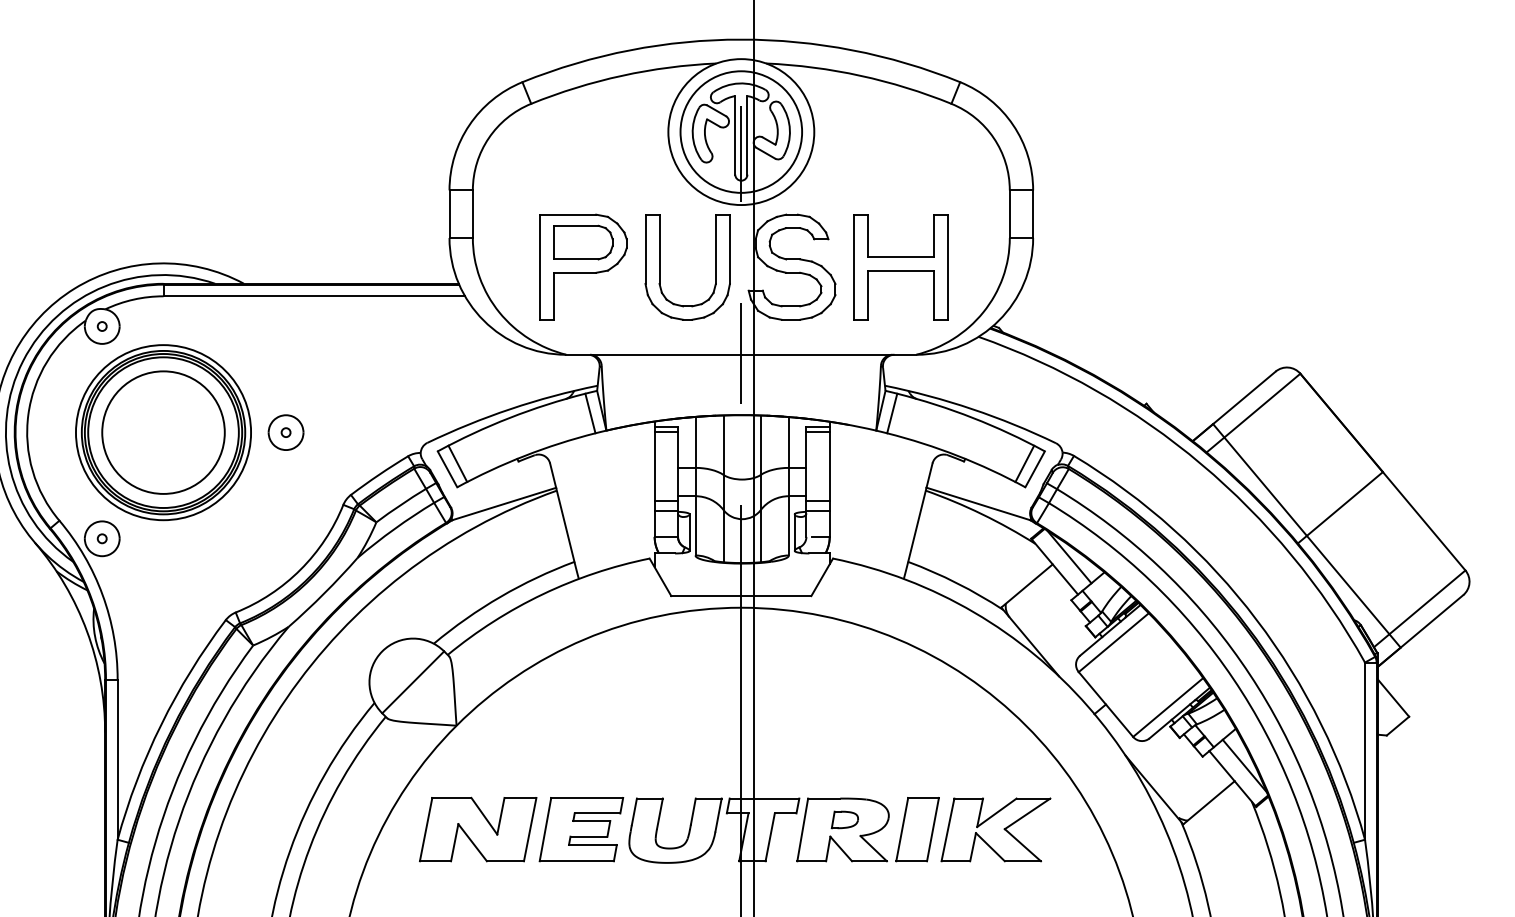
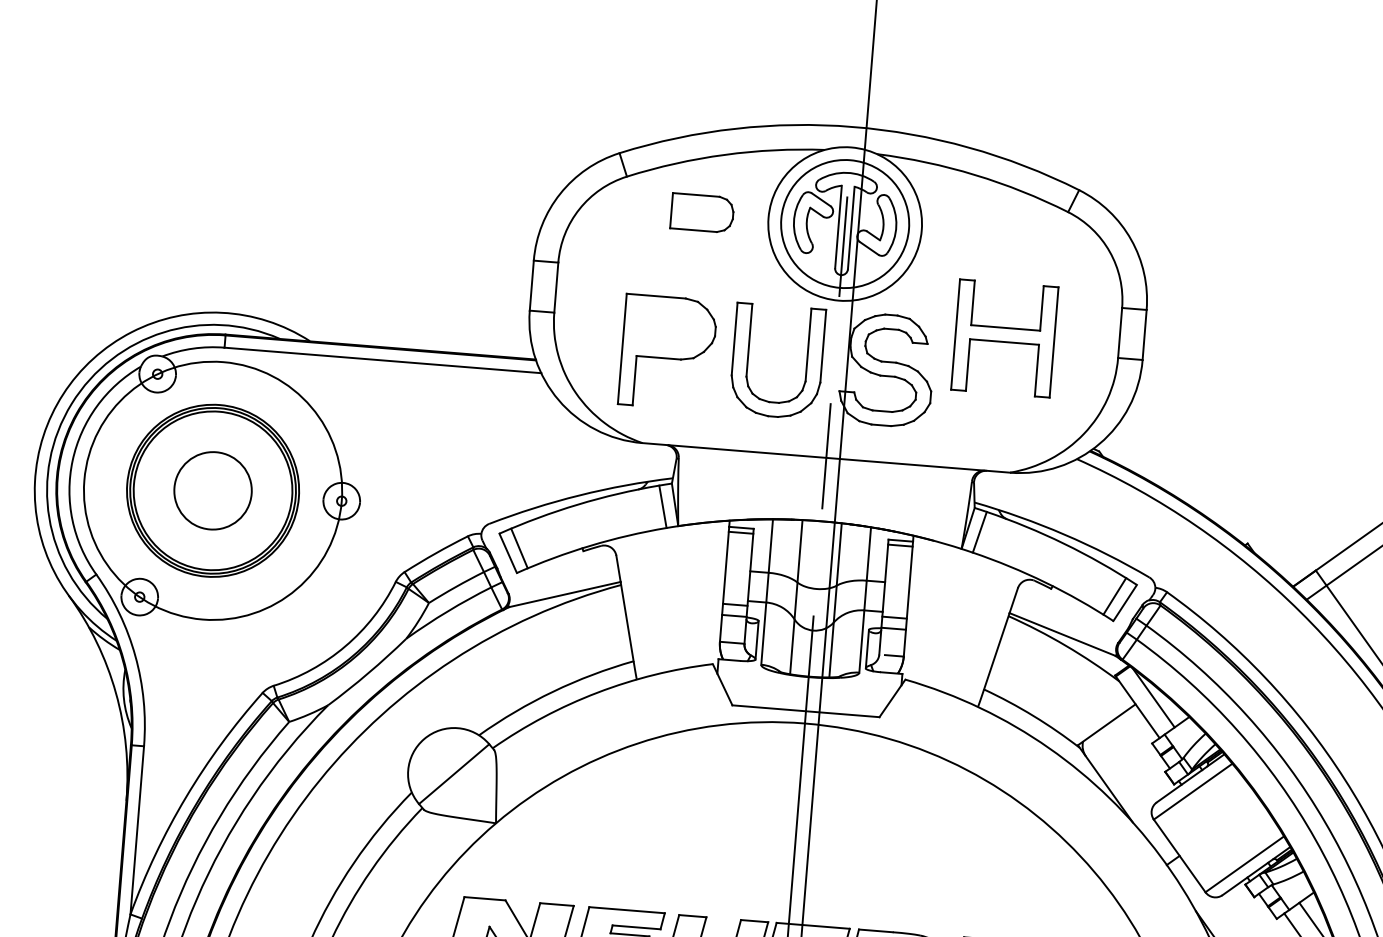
part: (583, 242) -> (702, 213), moved
part: (900, 267) -> (1004, 338), moved
circle: (163, 432) -> (213, 490), size x0.6
circle: (163, 432) -> (213, 490), size x1.4

